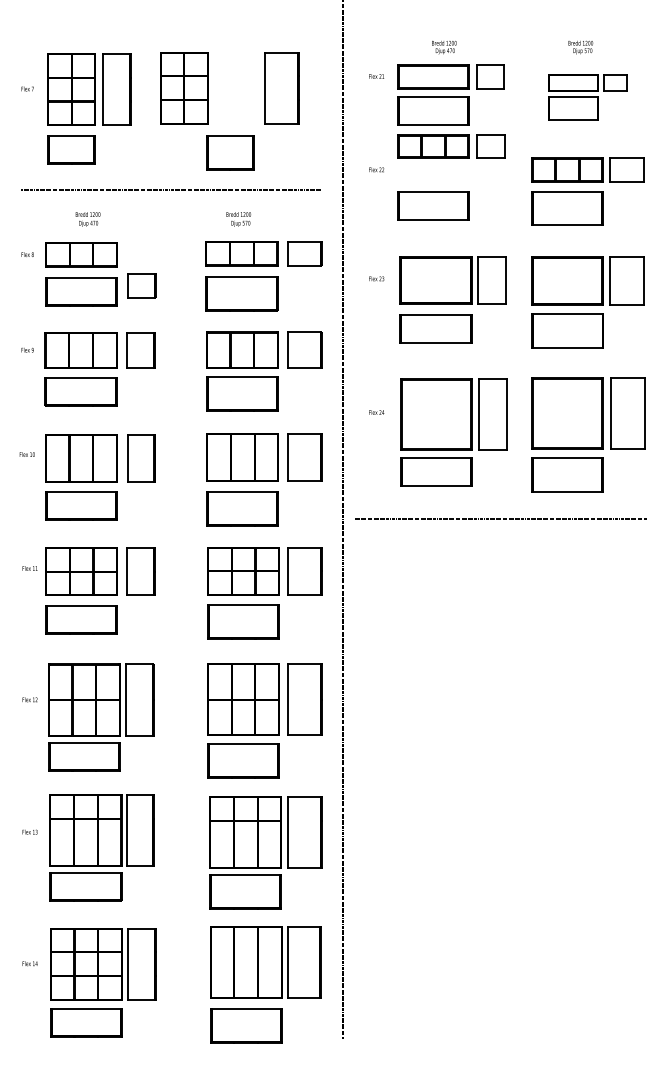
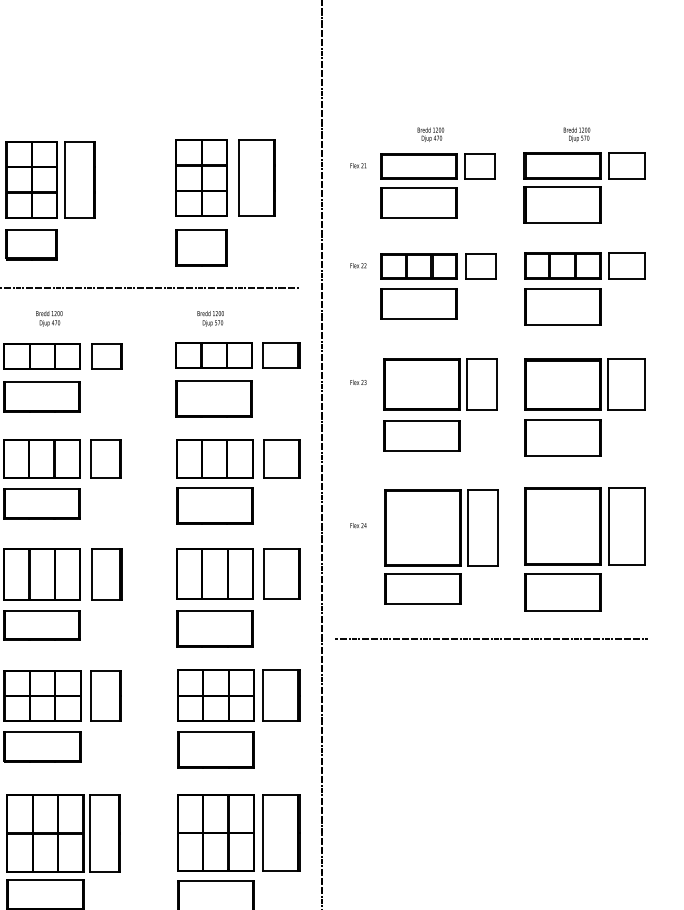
part: (184, 88) -> (201, 178), moved
part: (587, 97) -> (584, 188), size x1.43
part: (451, 146) -> (438, 266), moved
part: (141, 285) -> (106, 356), moved

